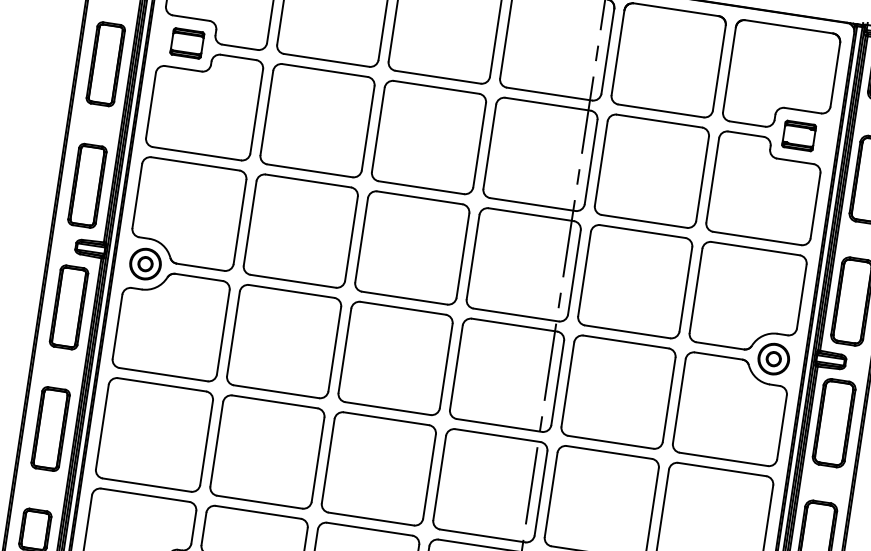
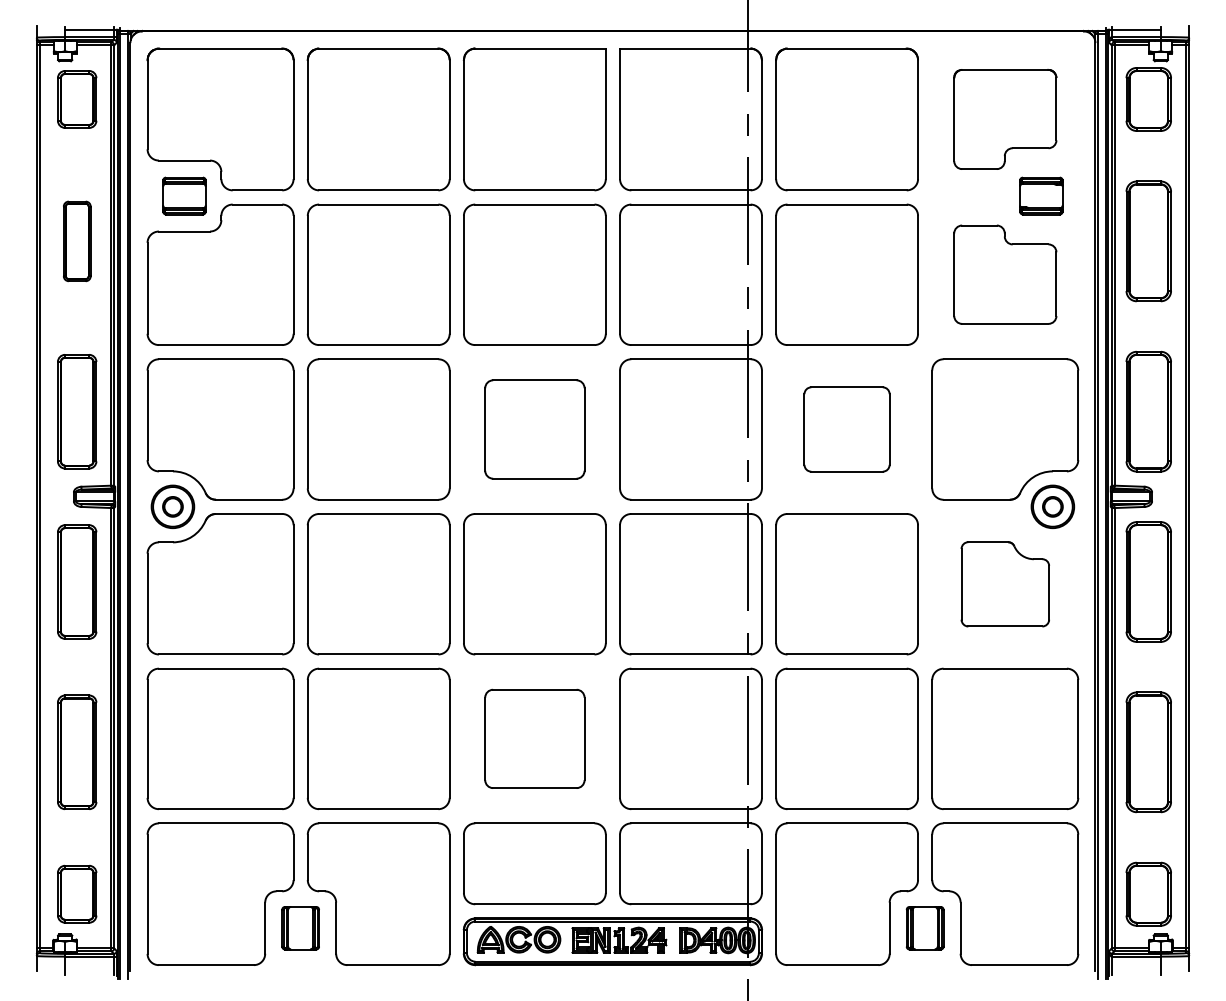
part: (106, 64) -> (77, 241), size x0.7
part: (781, 77) -> (1005, 119), size x0.7
part: (765, 188) -> (1005, 274), size x0.7
part: (412, 247) -> (534, 429), size x0.7
part: (634, 281) -> (846, 429), size x0.6
part: (731, 409) -> (1005, 584), size x0.6
part: (378, 468) -> (534, 738), size x0.7

